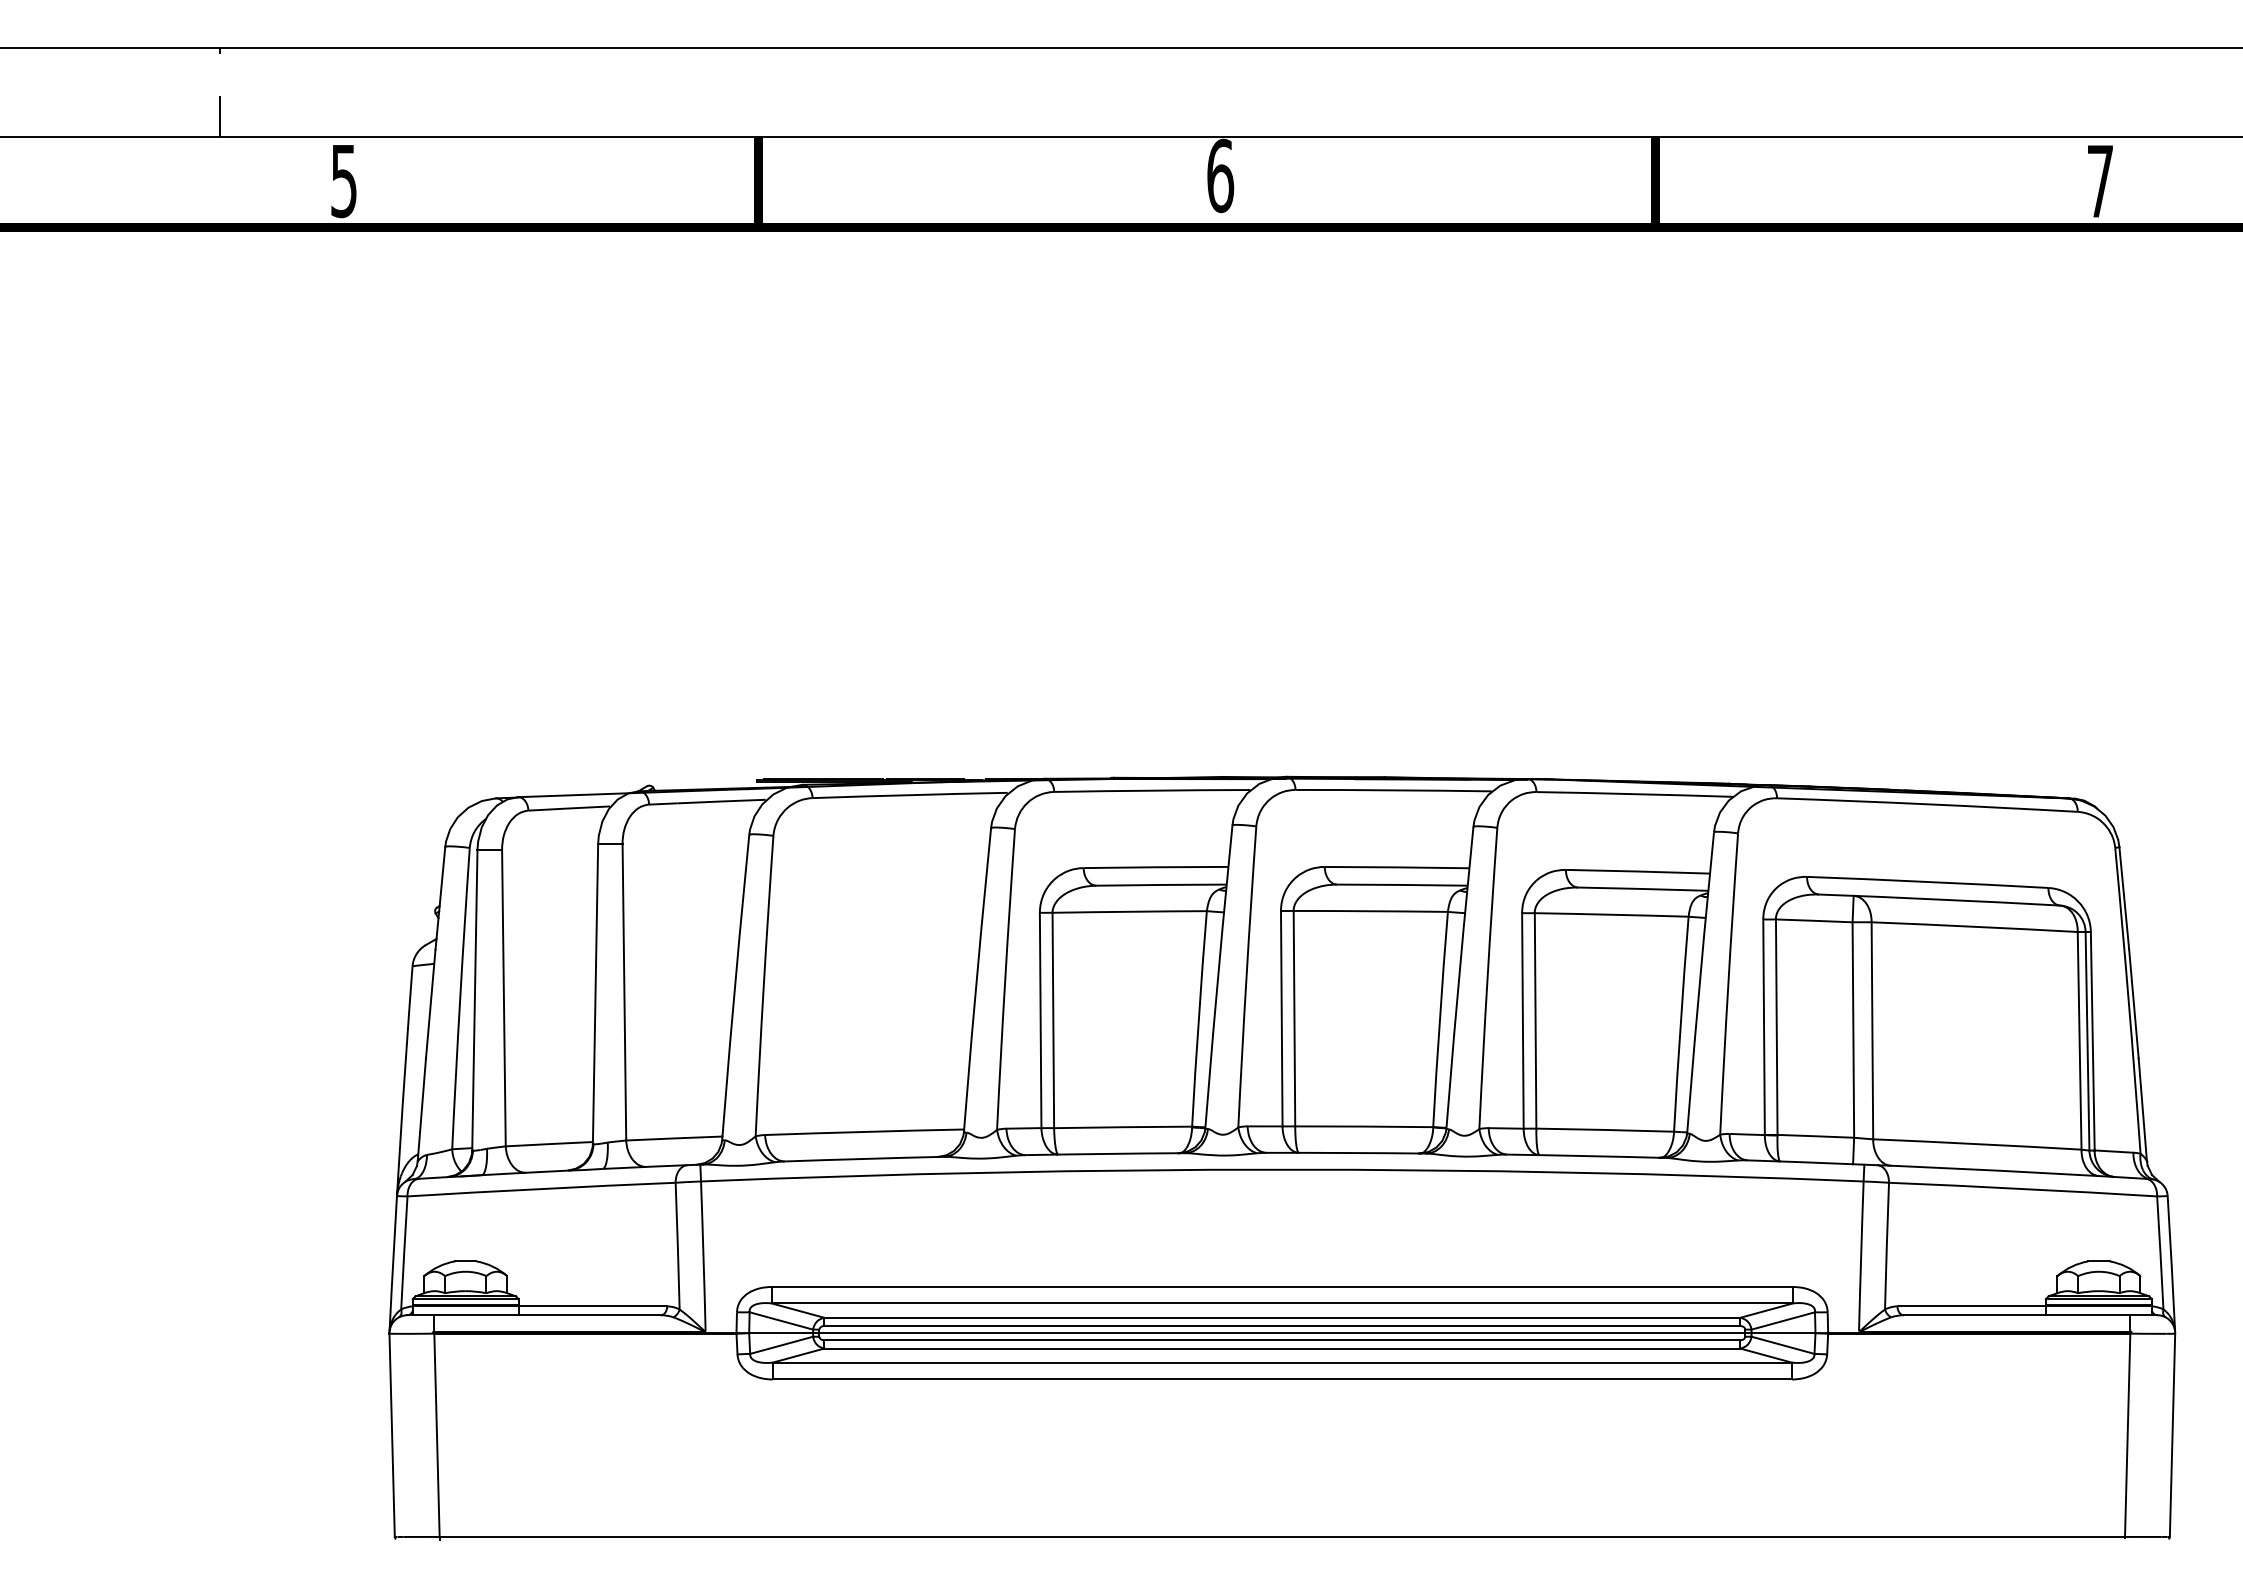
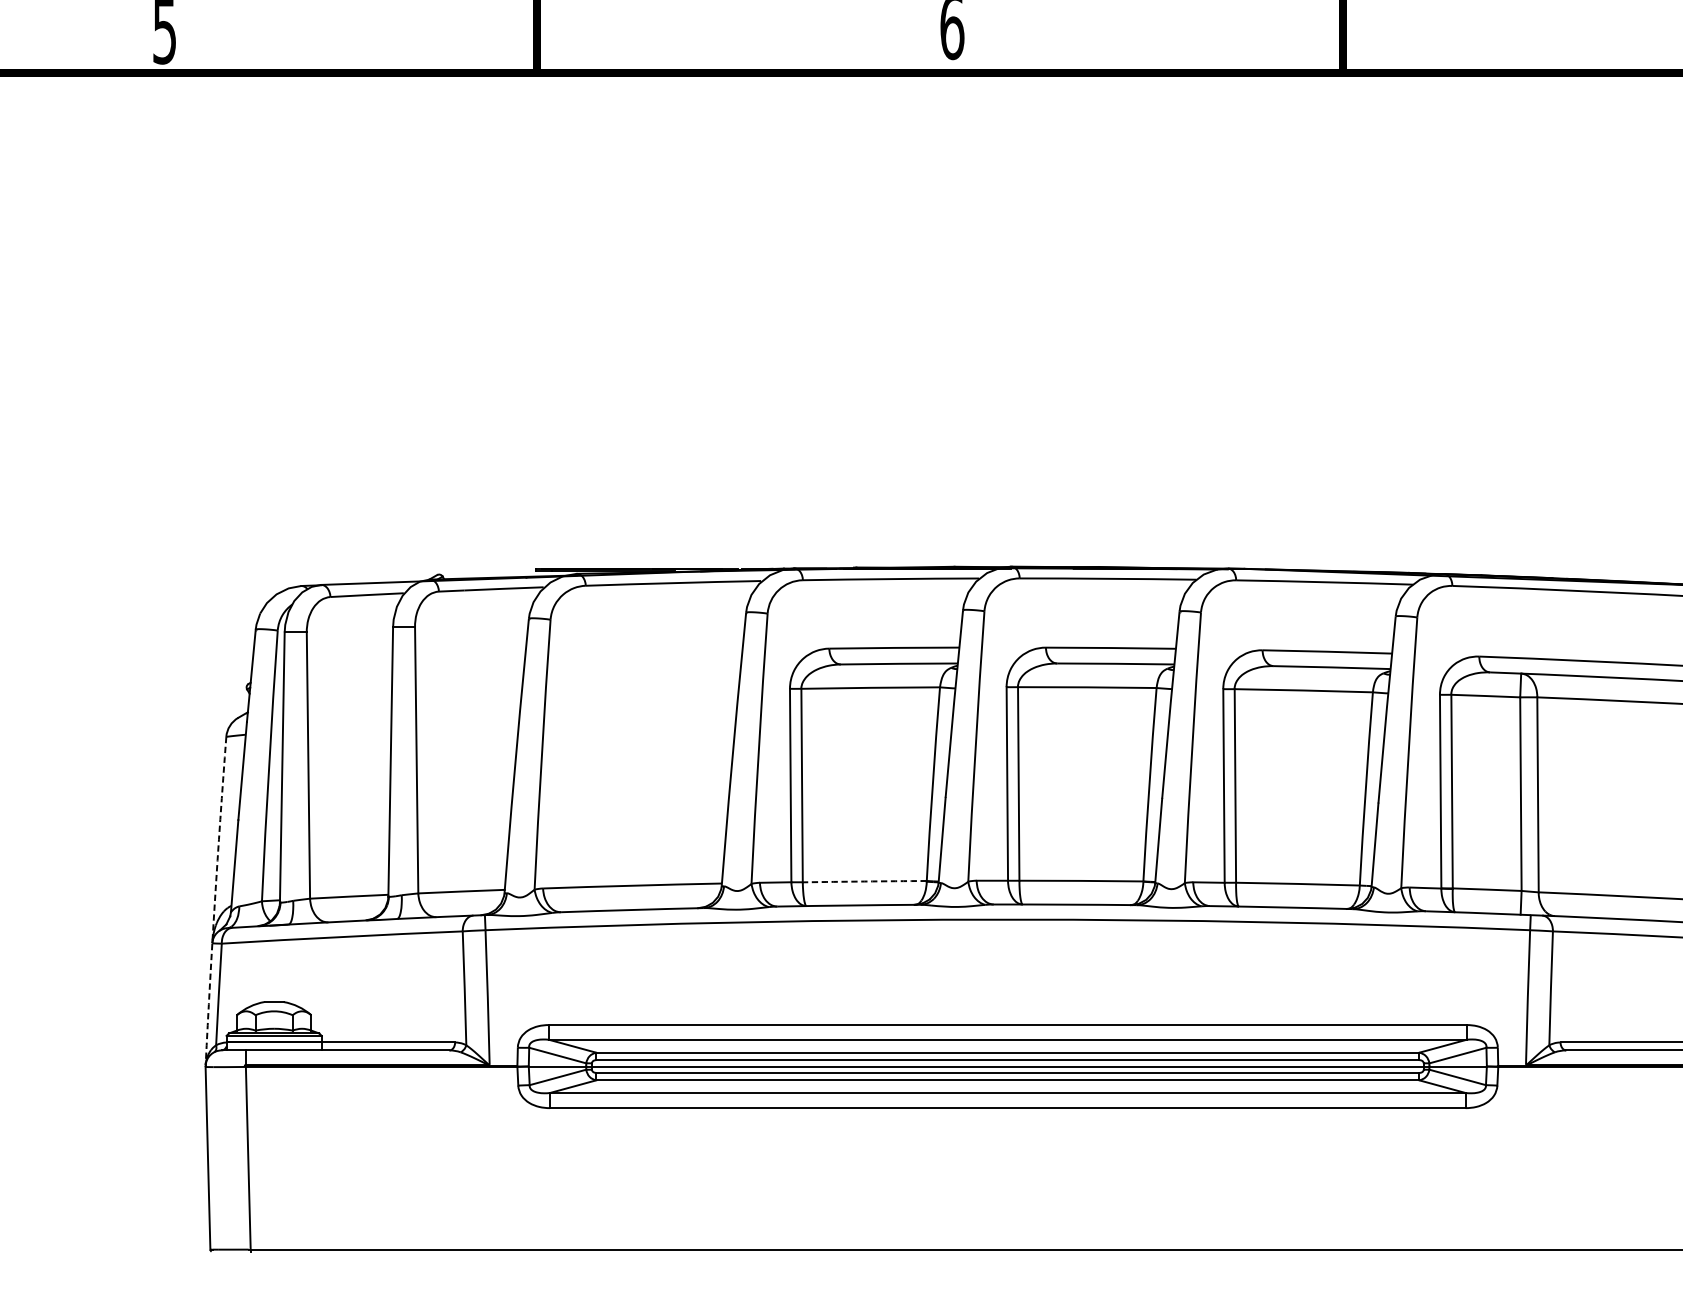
arc: (1123, 1127) -> (865, 881), solid -> dashed
arc: (399, 1149) -> (214, 901), solid -> dashed

